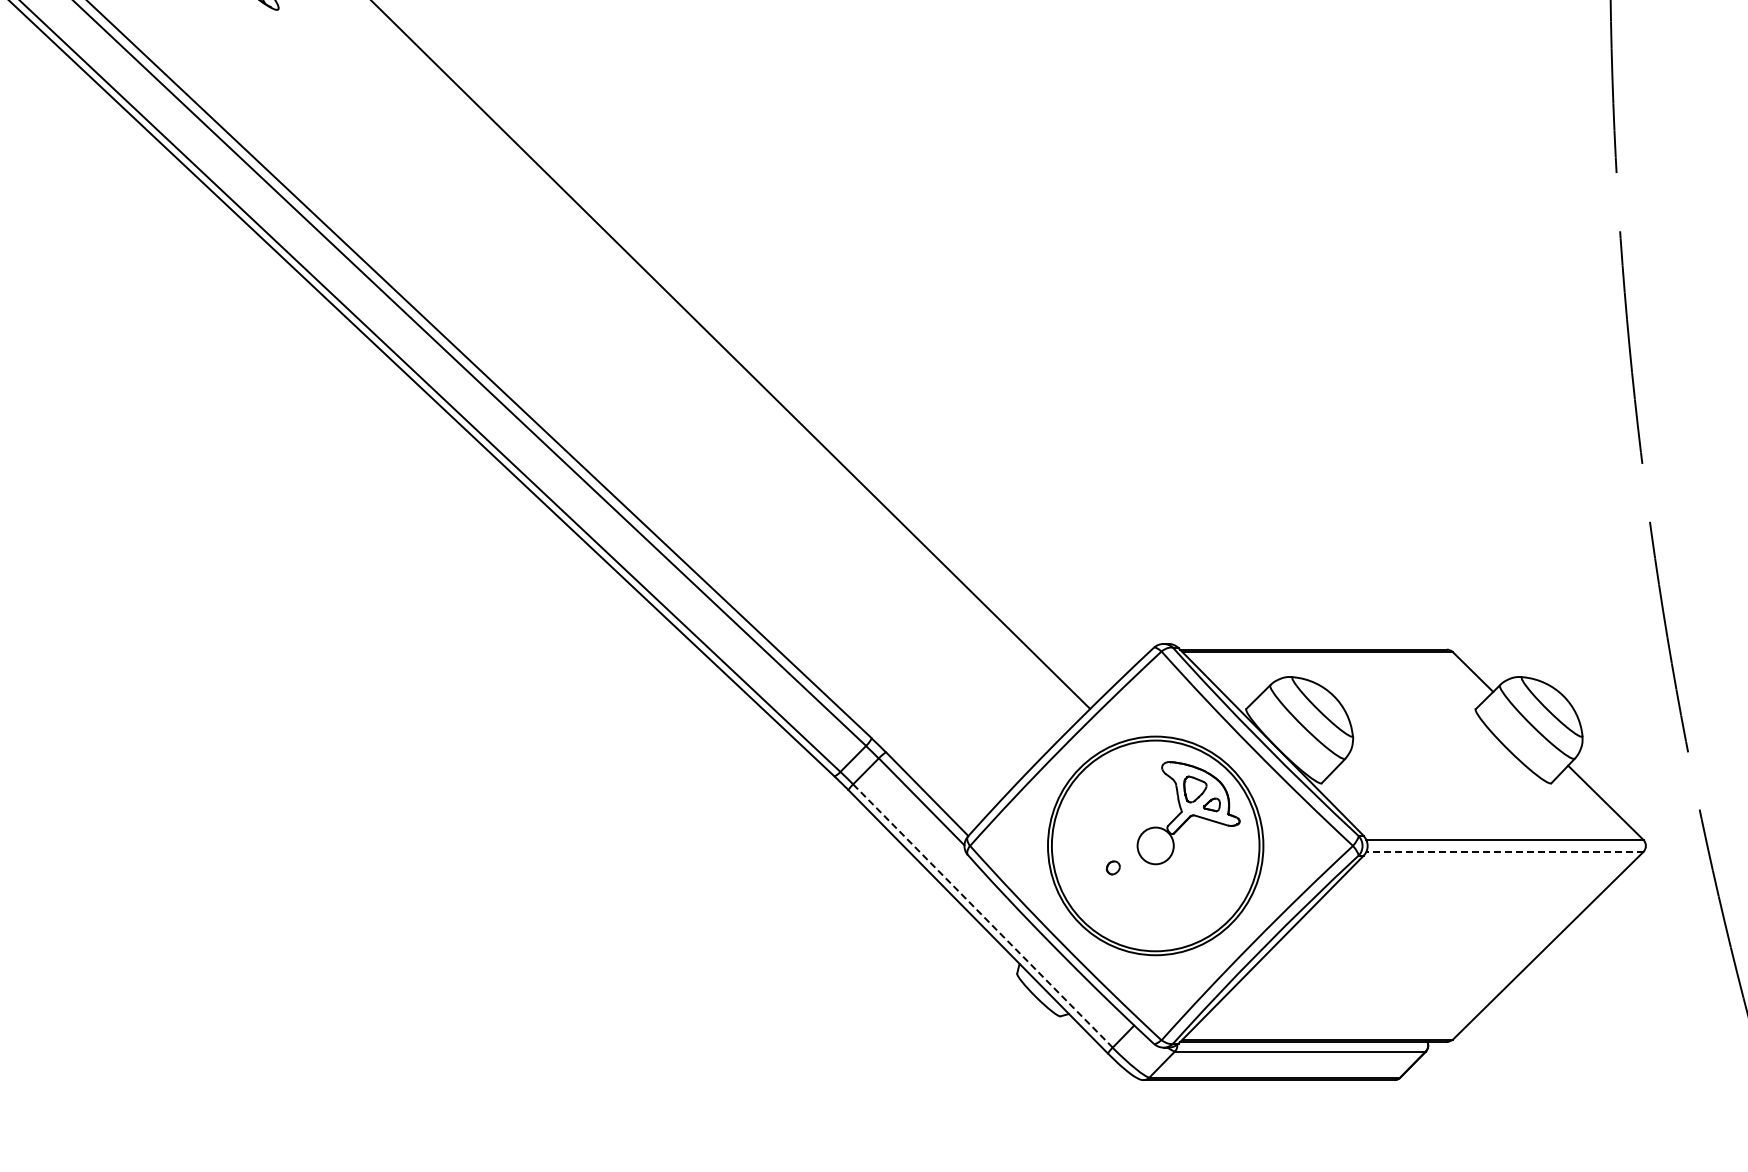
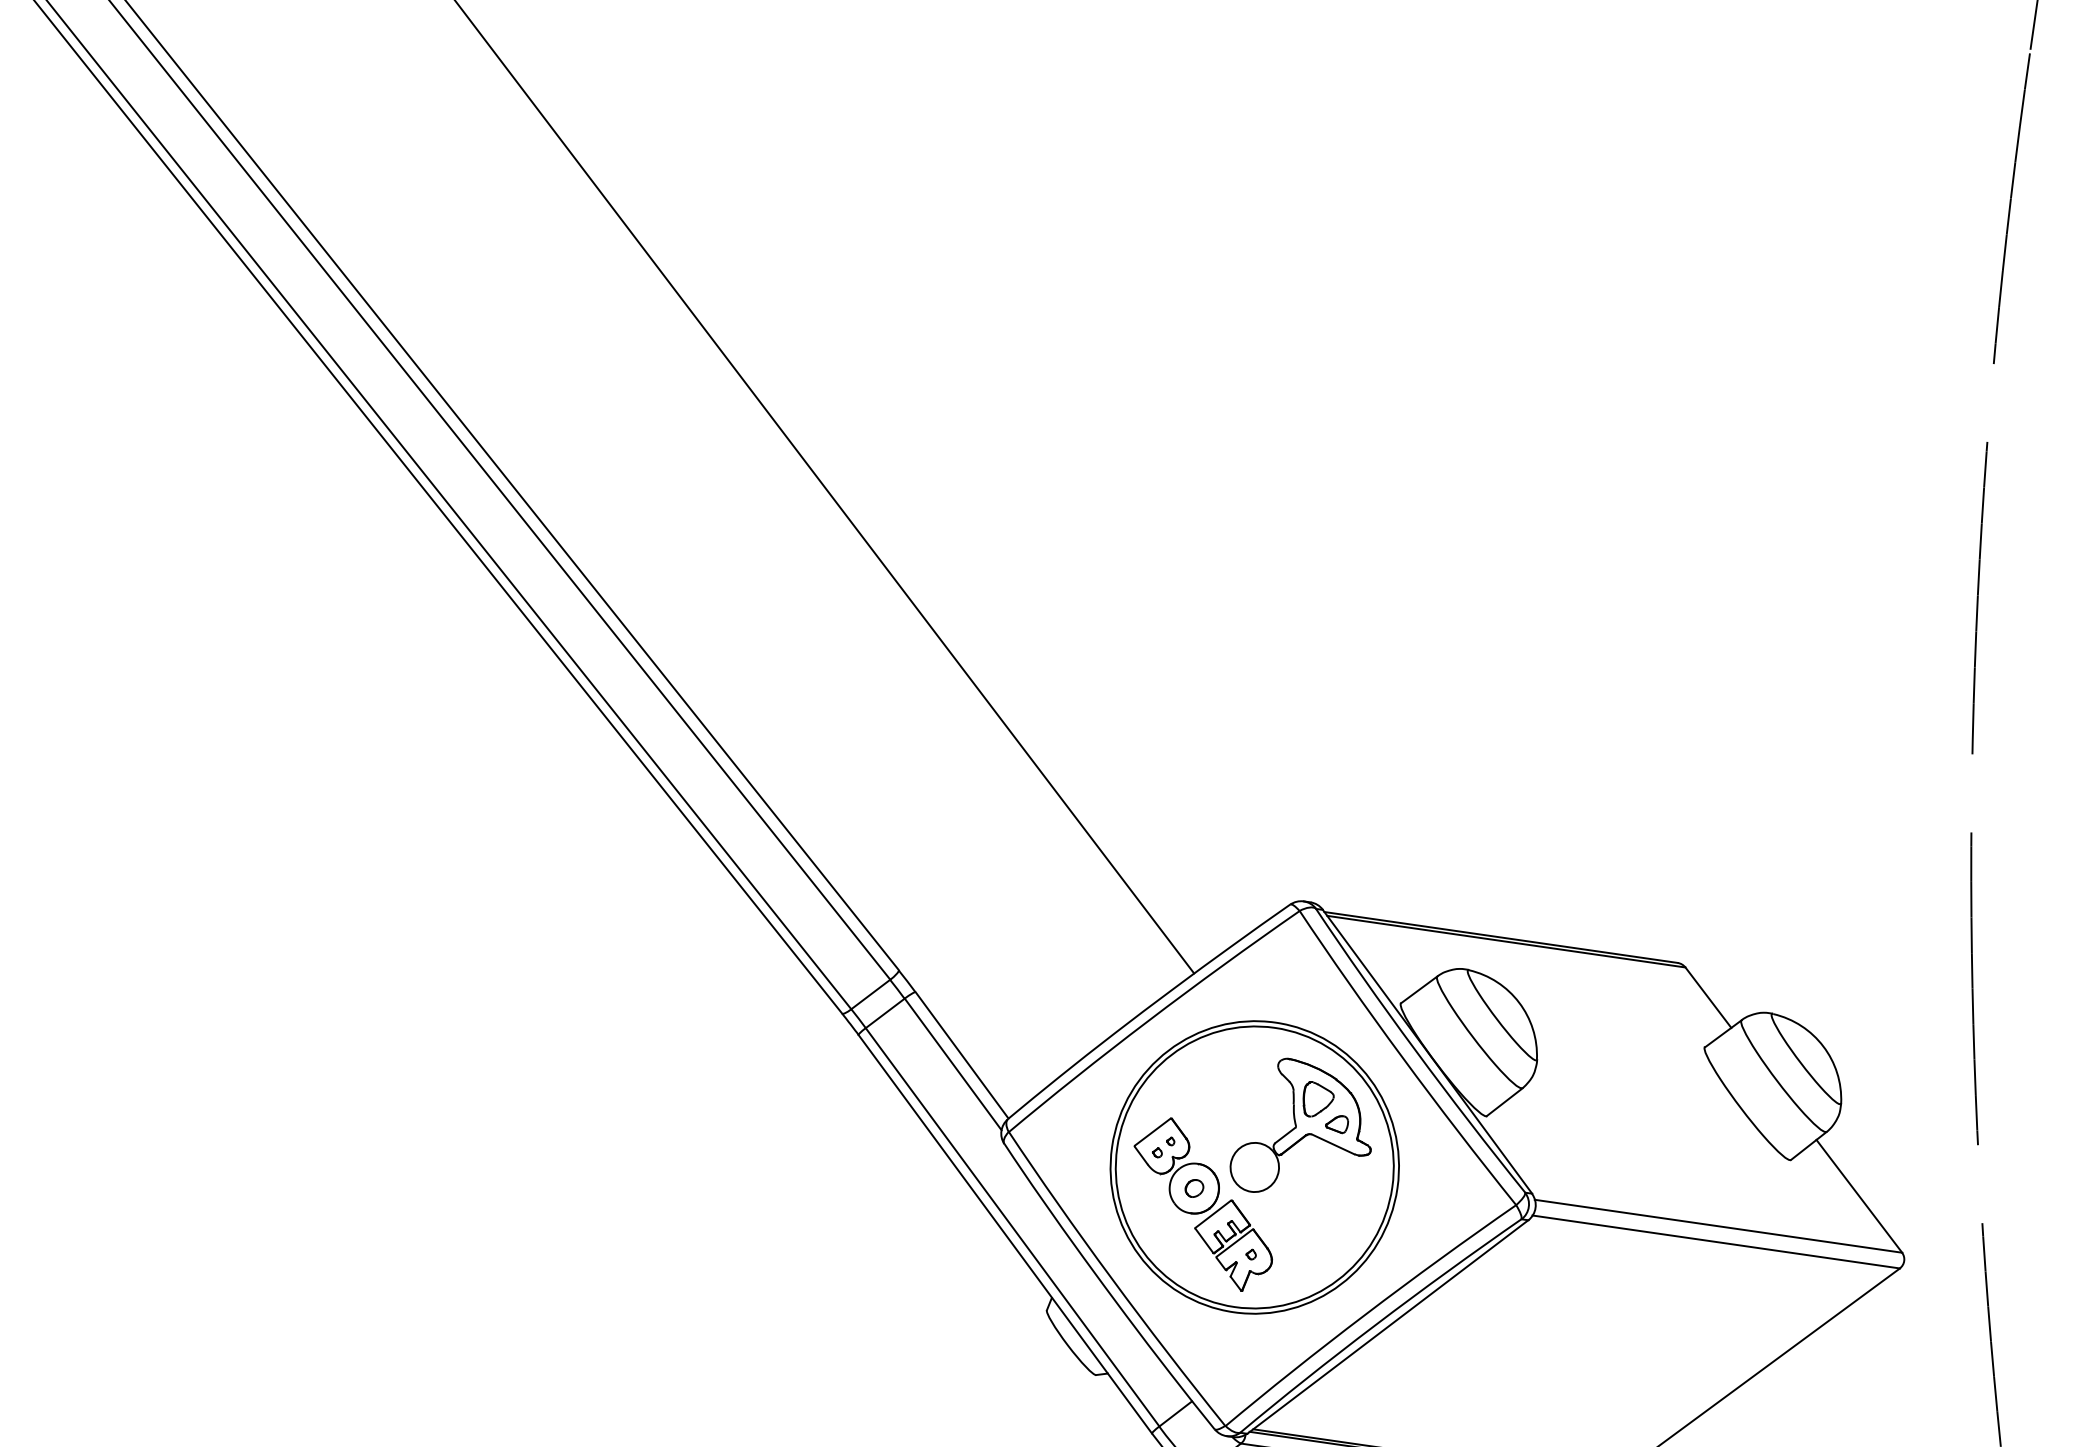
line: (1504, 851) -> (1715, 1241), dashed -> solid
part: (1121, 878) -> (1203, 1204), added
line: (982, 915) -> (1012, 1226), dashed -> solid

